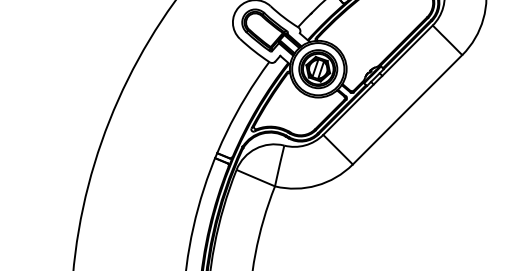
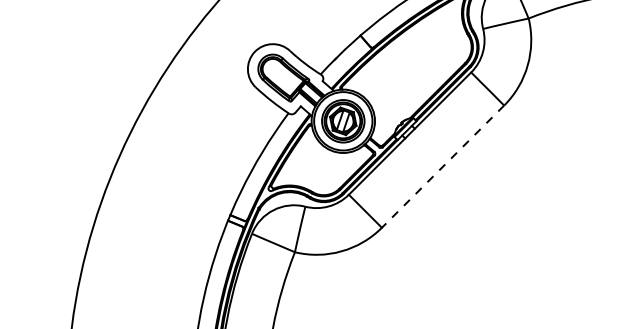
line: (407, 110) -> (442, 167), solid -> dashed

